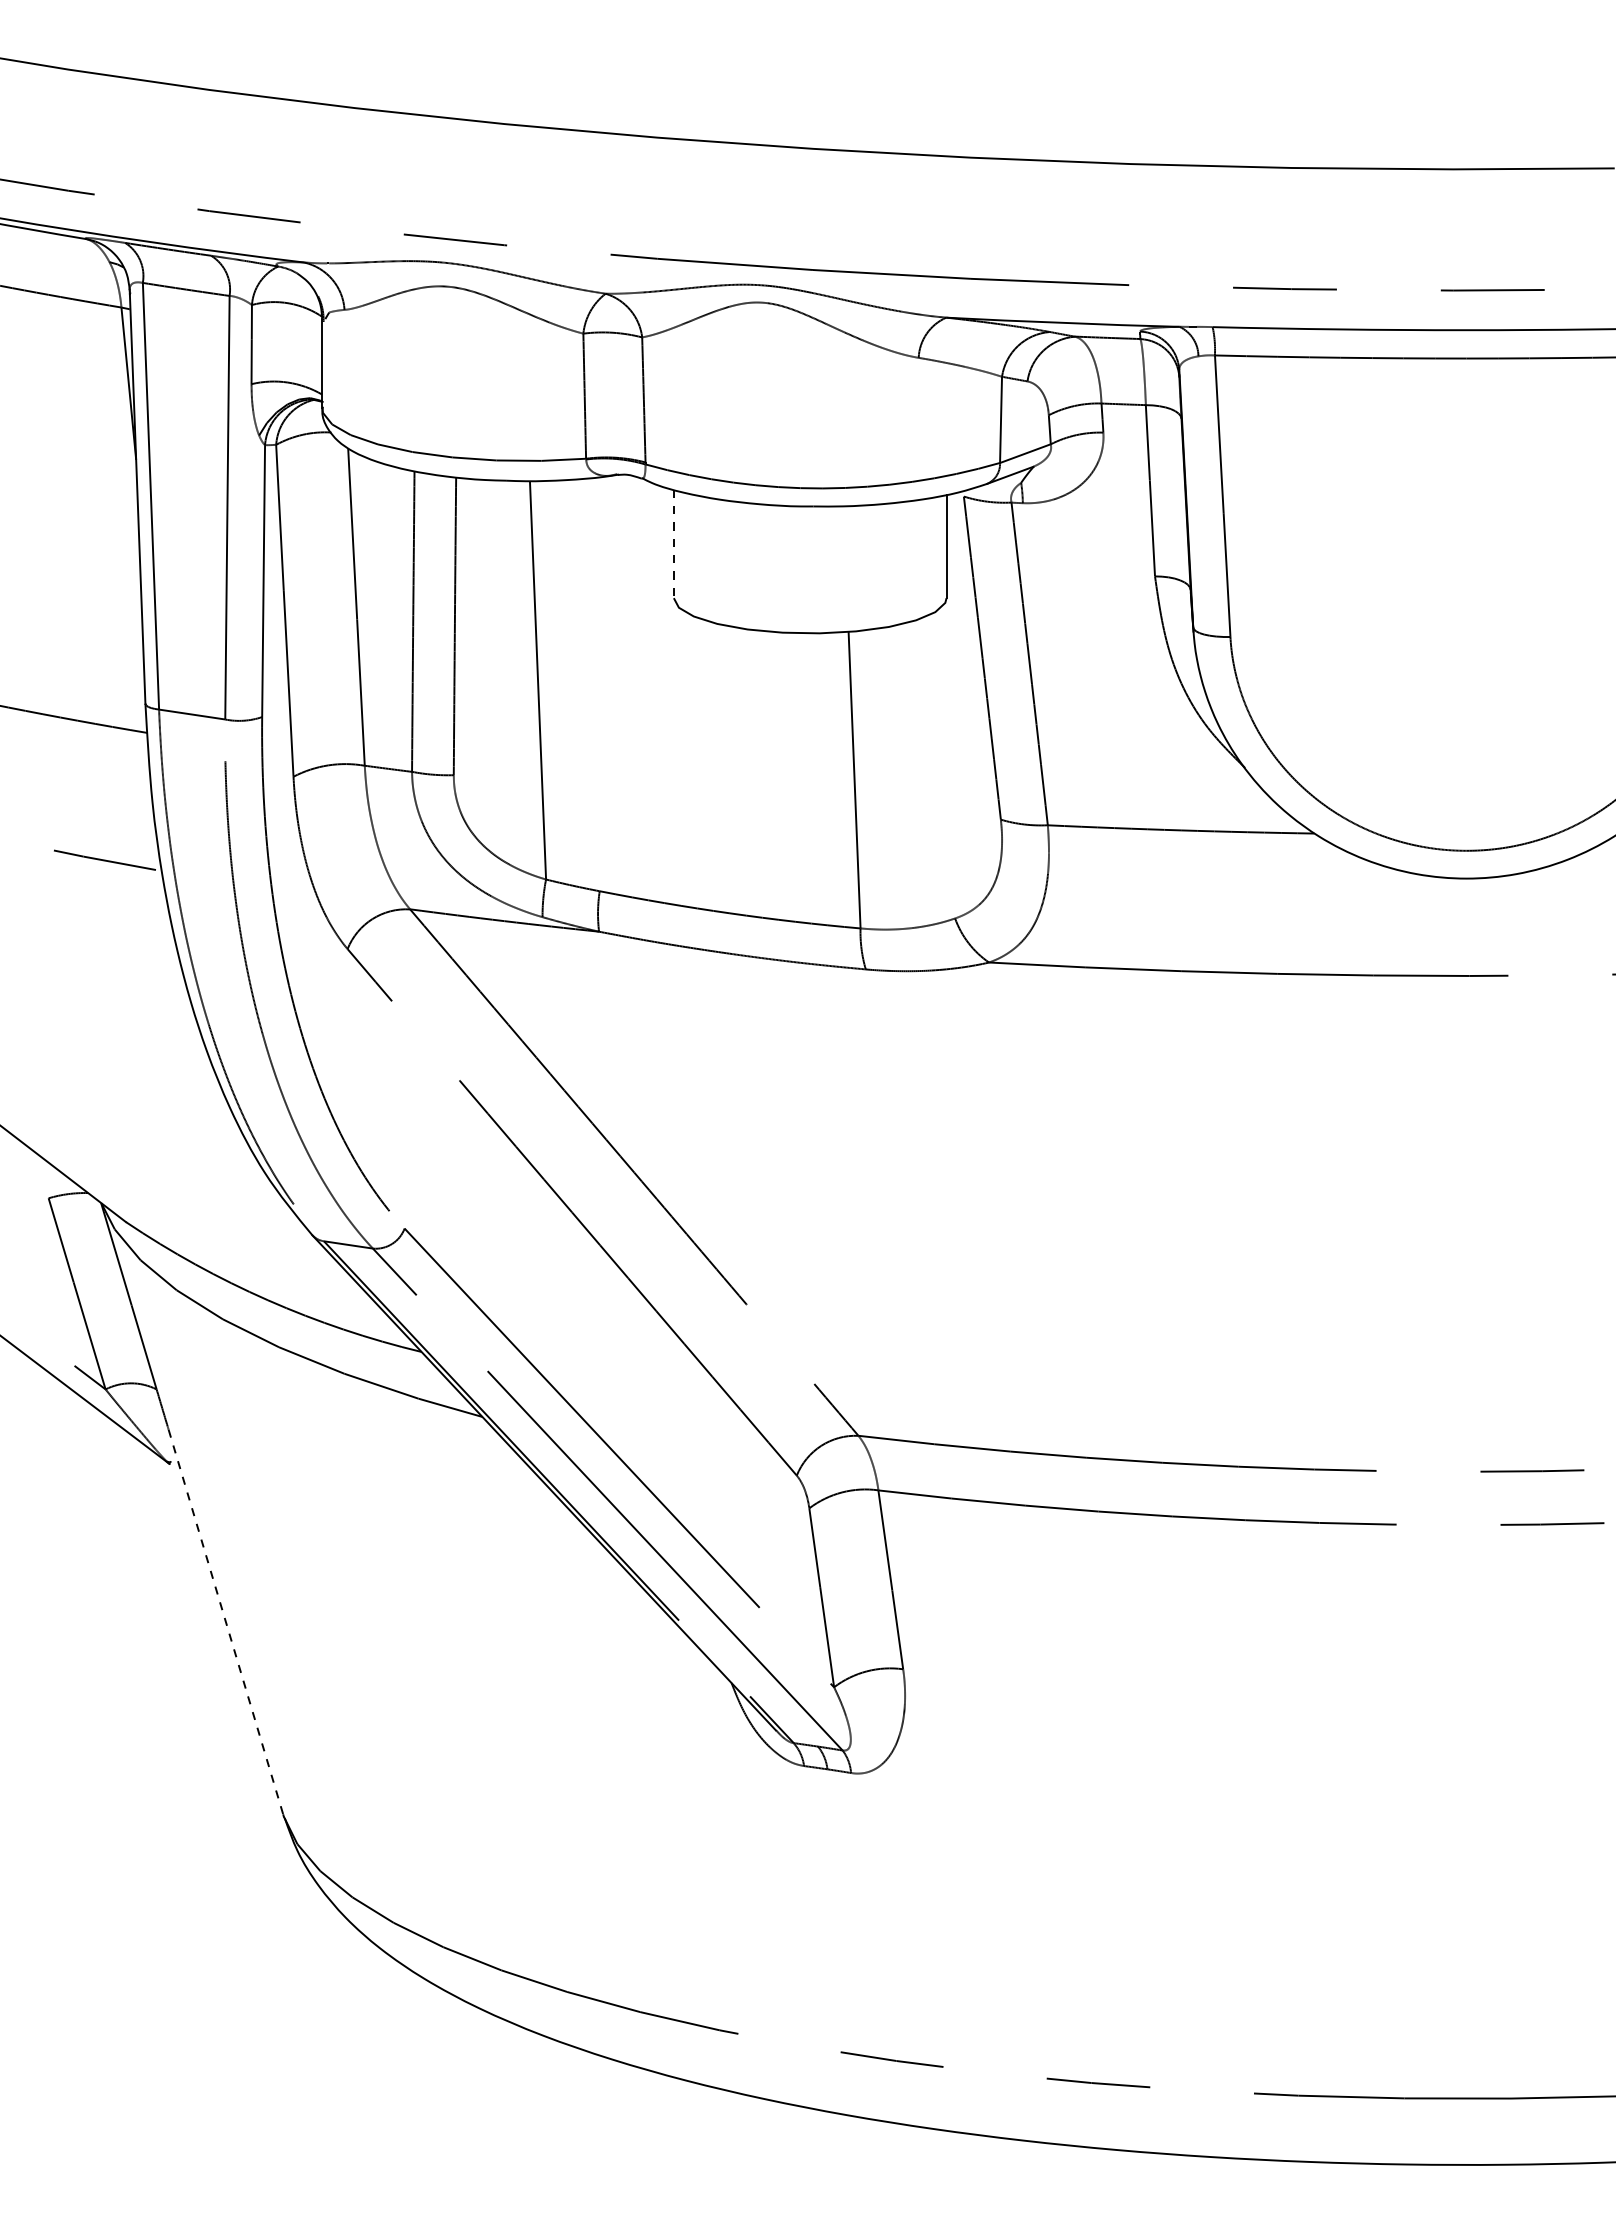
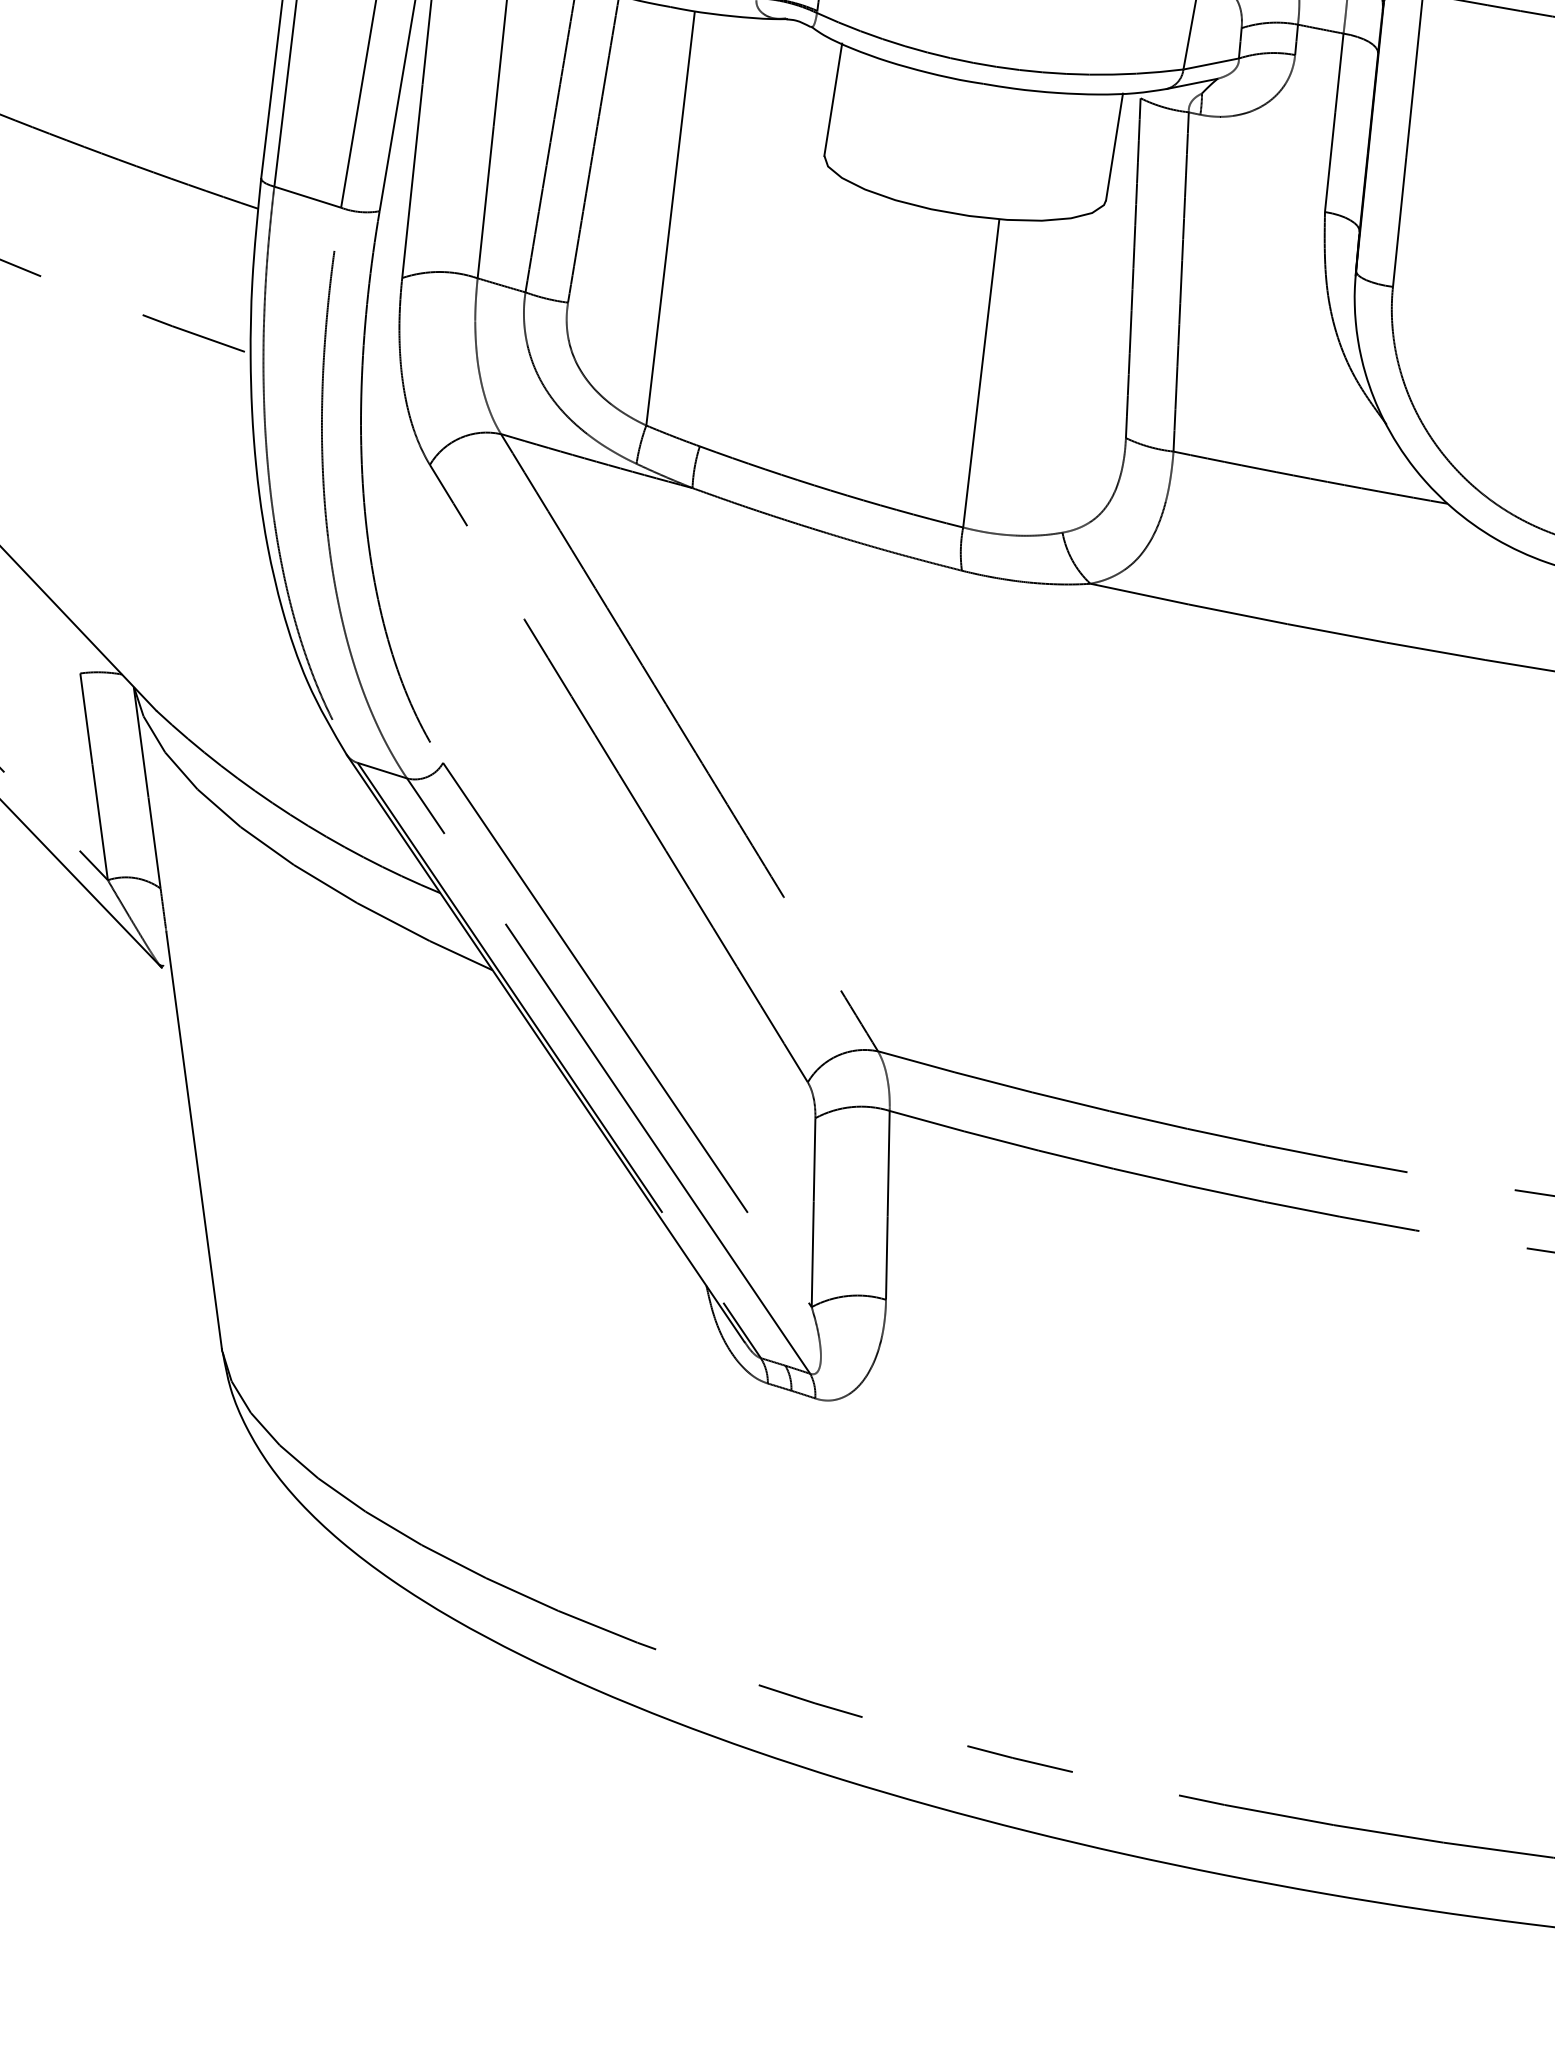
line: (673, 544) -> (832, 100), dashed -> solid
line: (226, 1622) -> (194, 1140), dashed -> solid

